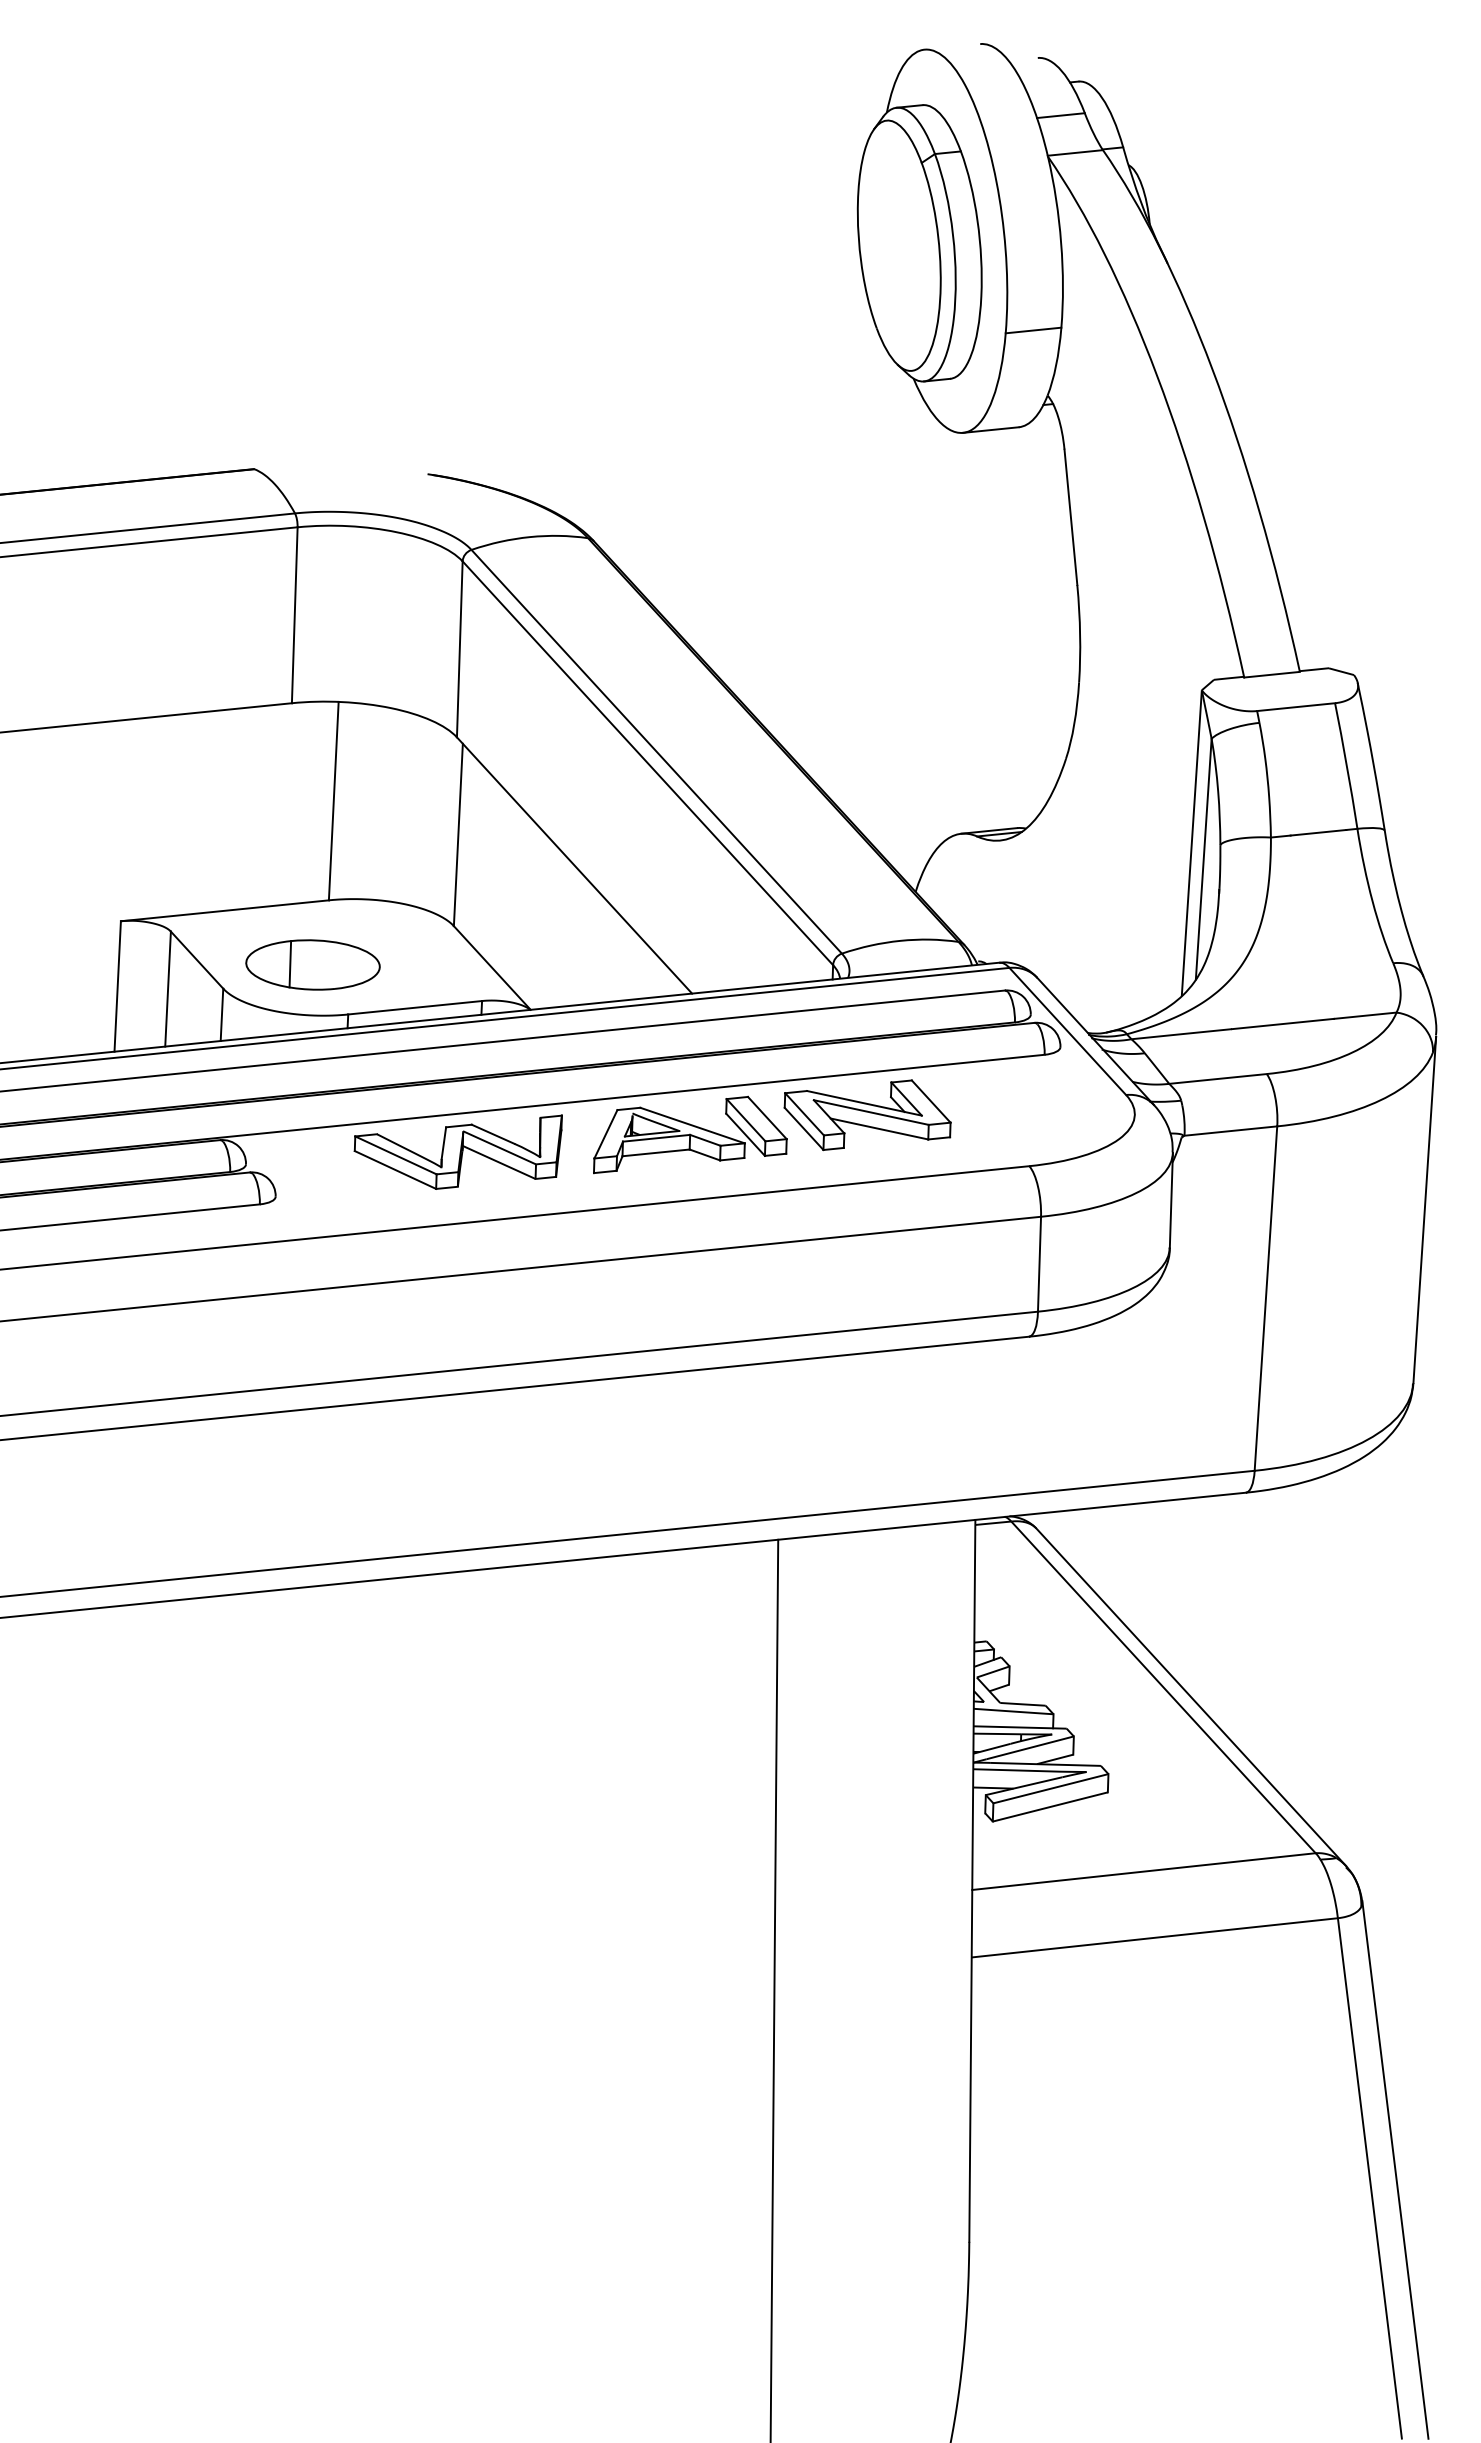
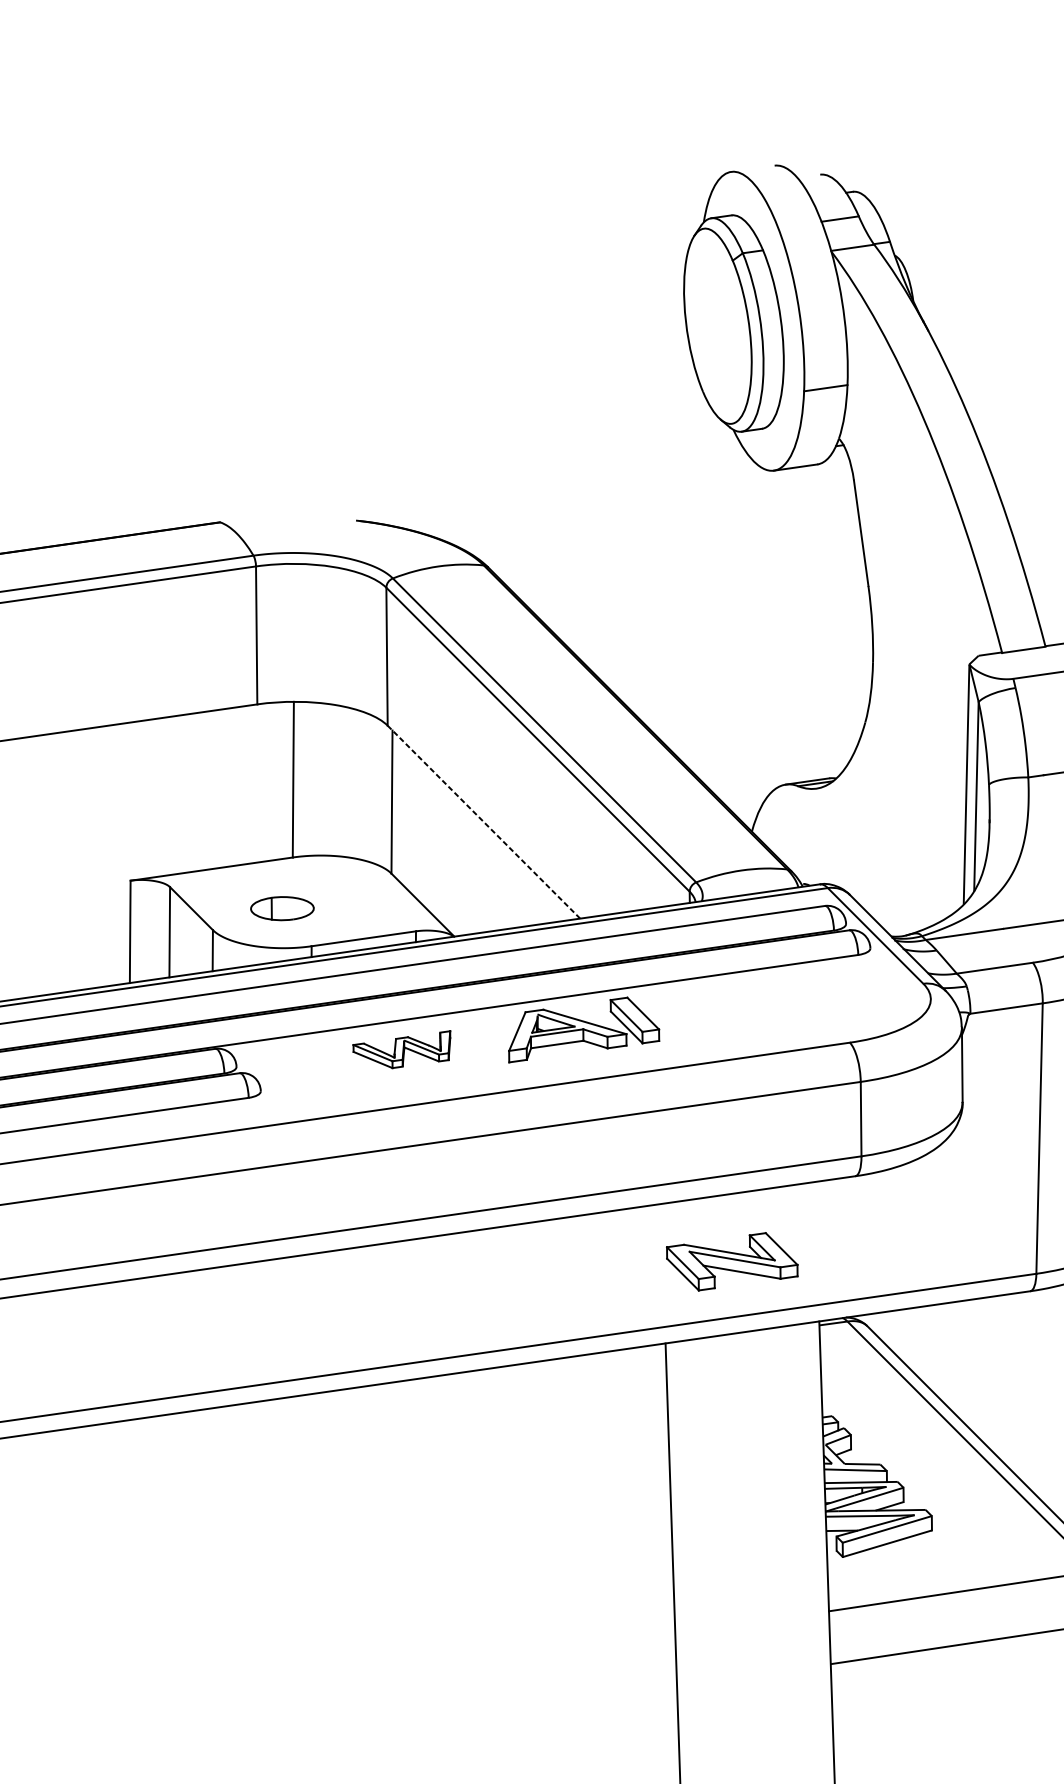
line: (574, 865) -> (483, 822), solid -> dashed
part: (312, 964) -> (282, 908), size x0.6
part: (867, 1115) -> (732, 1262), moved
part: (457, 1151) -> (401, 1049), size x0.6

